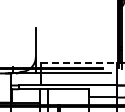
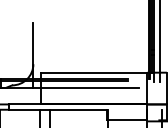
line: (79, 62) -> (94, 72), dashed -> solid

